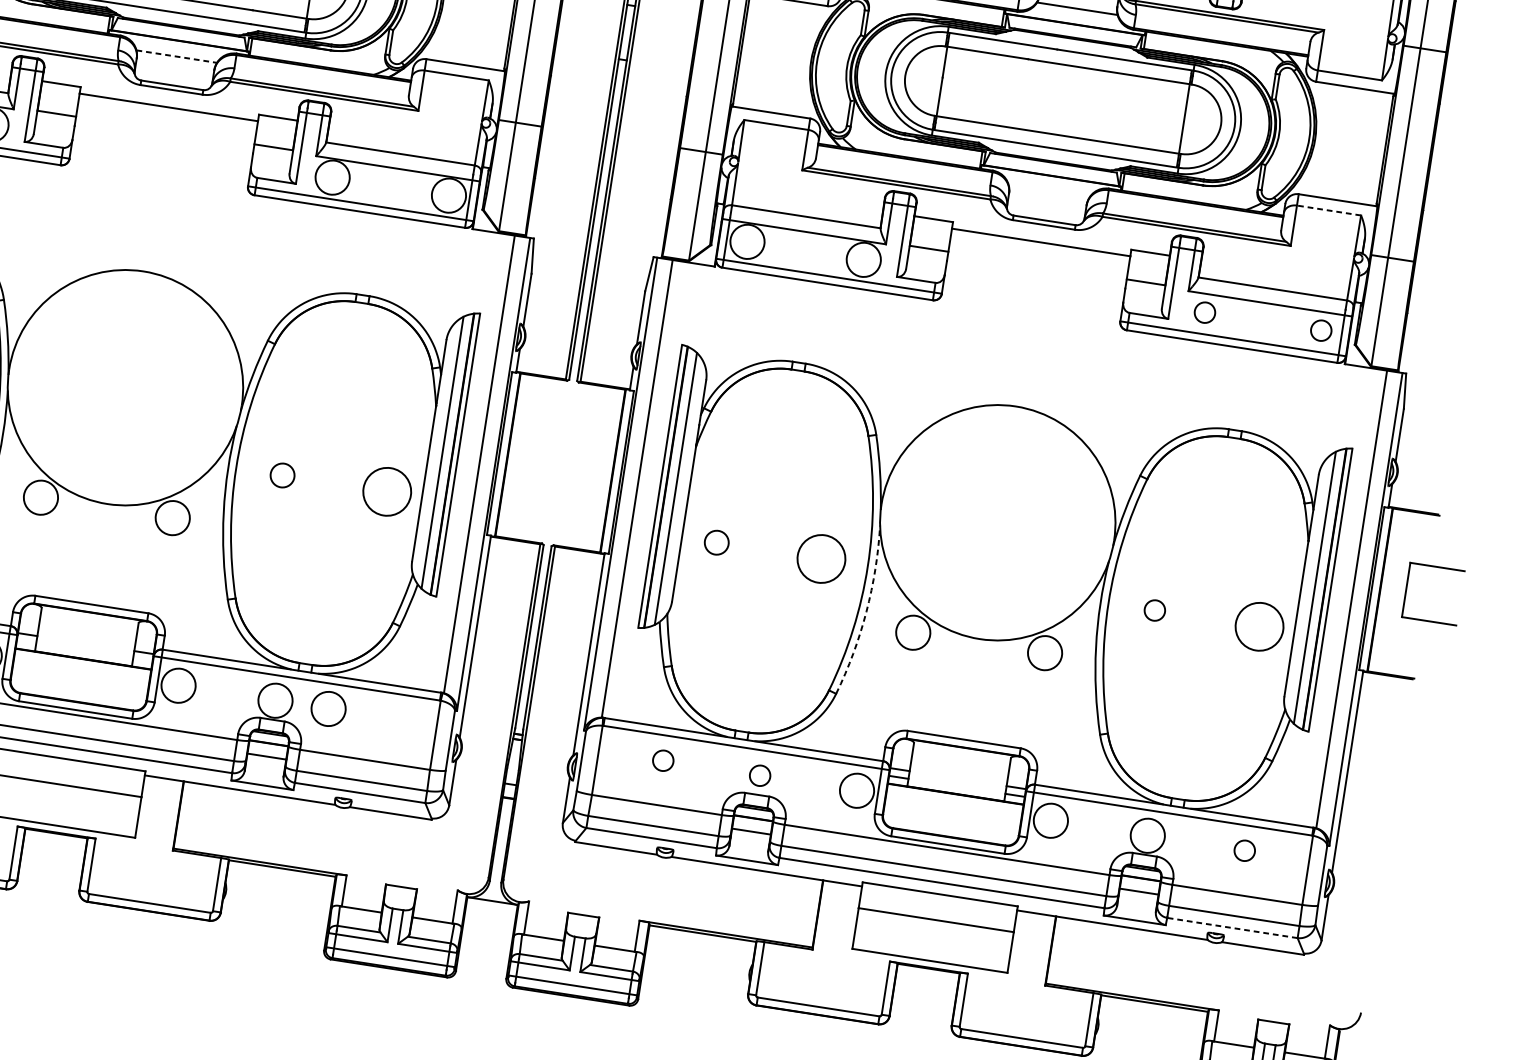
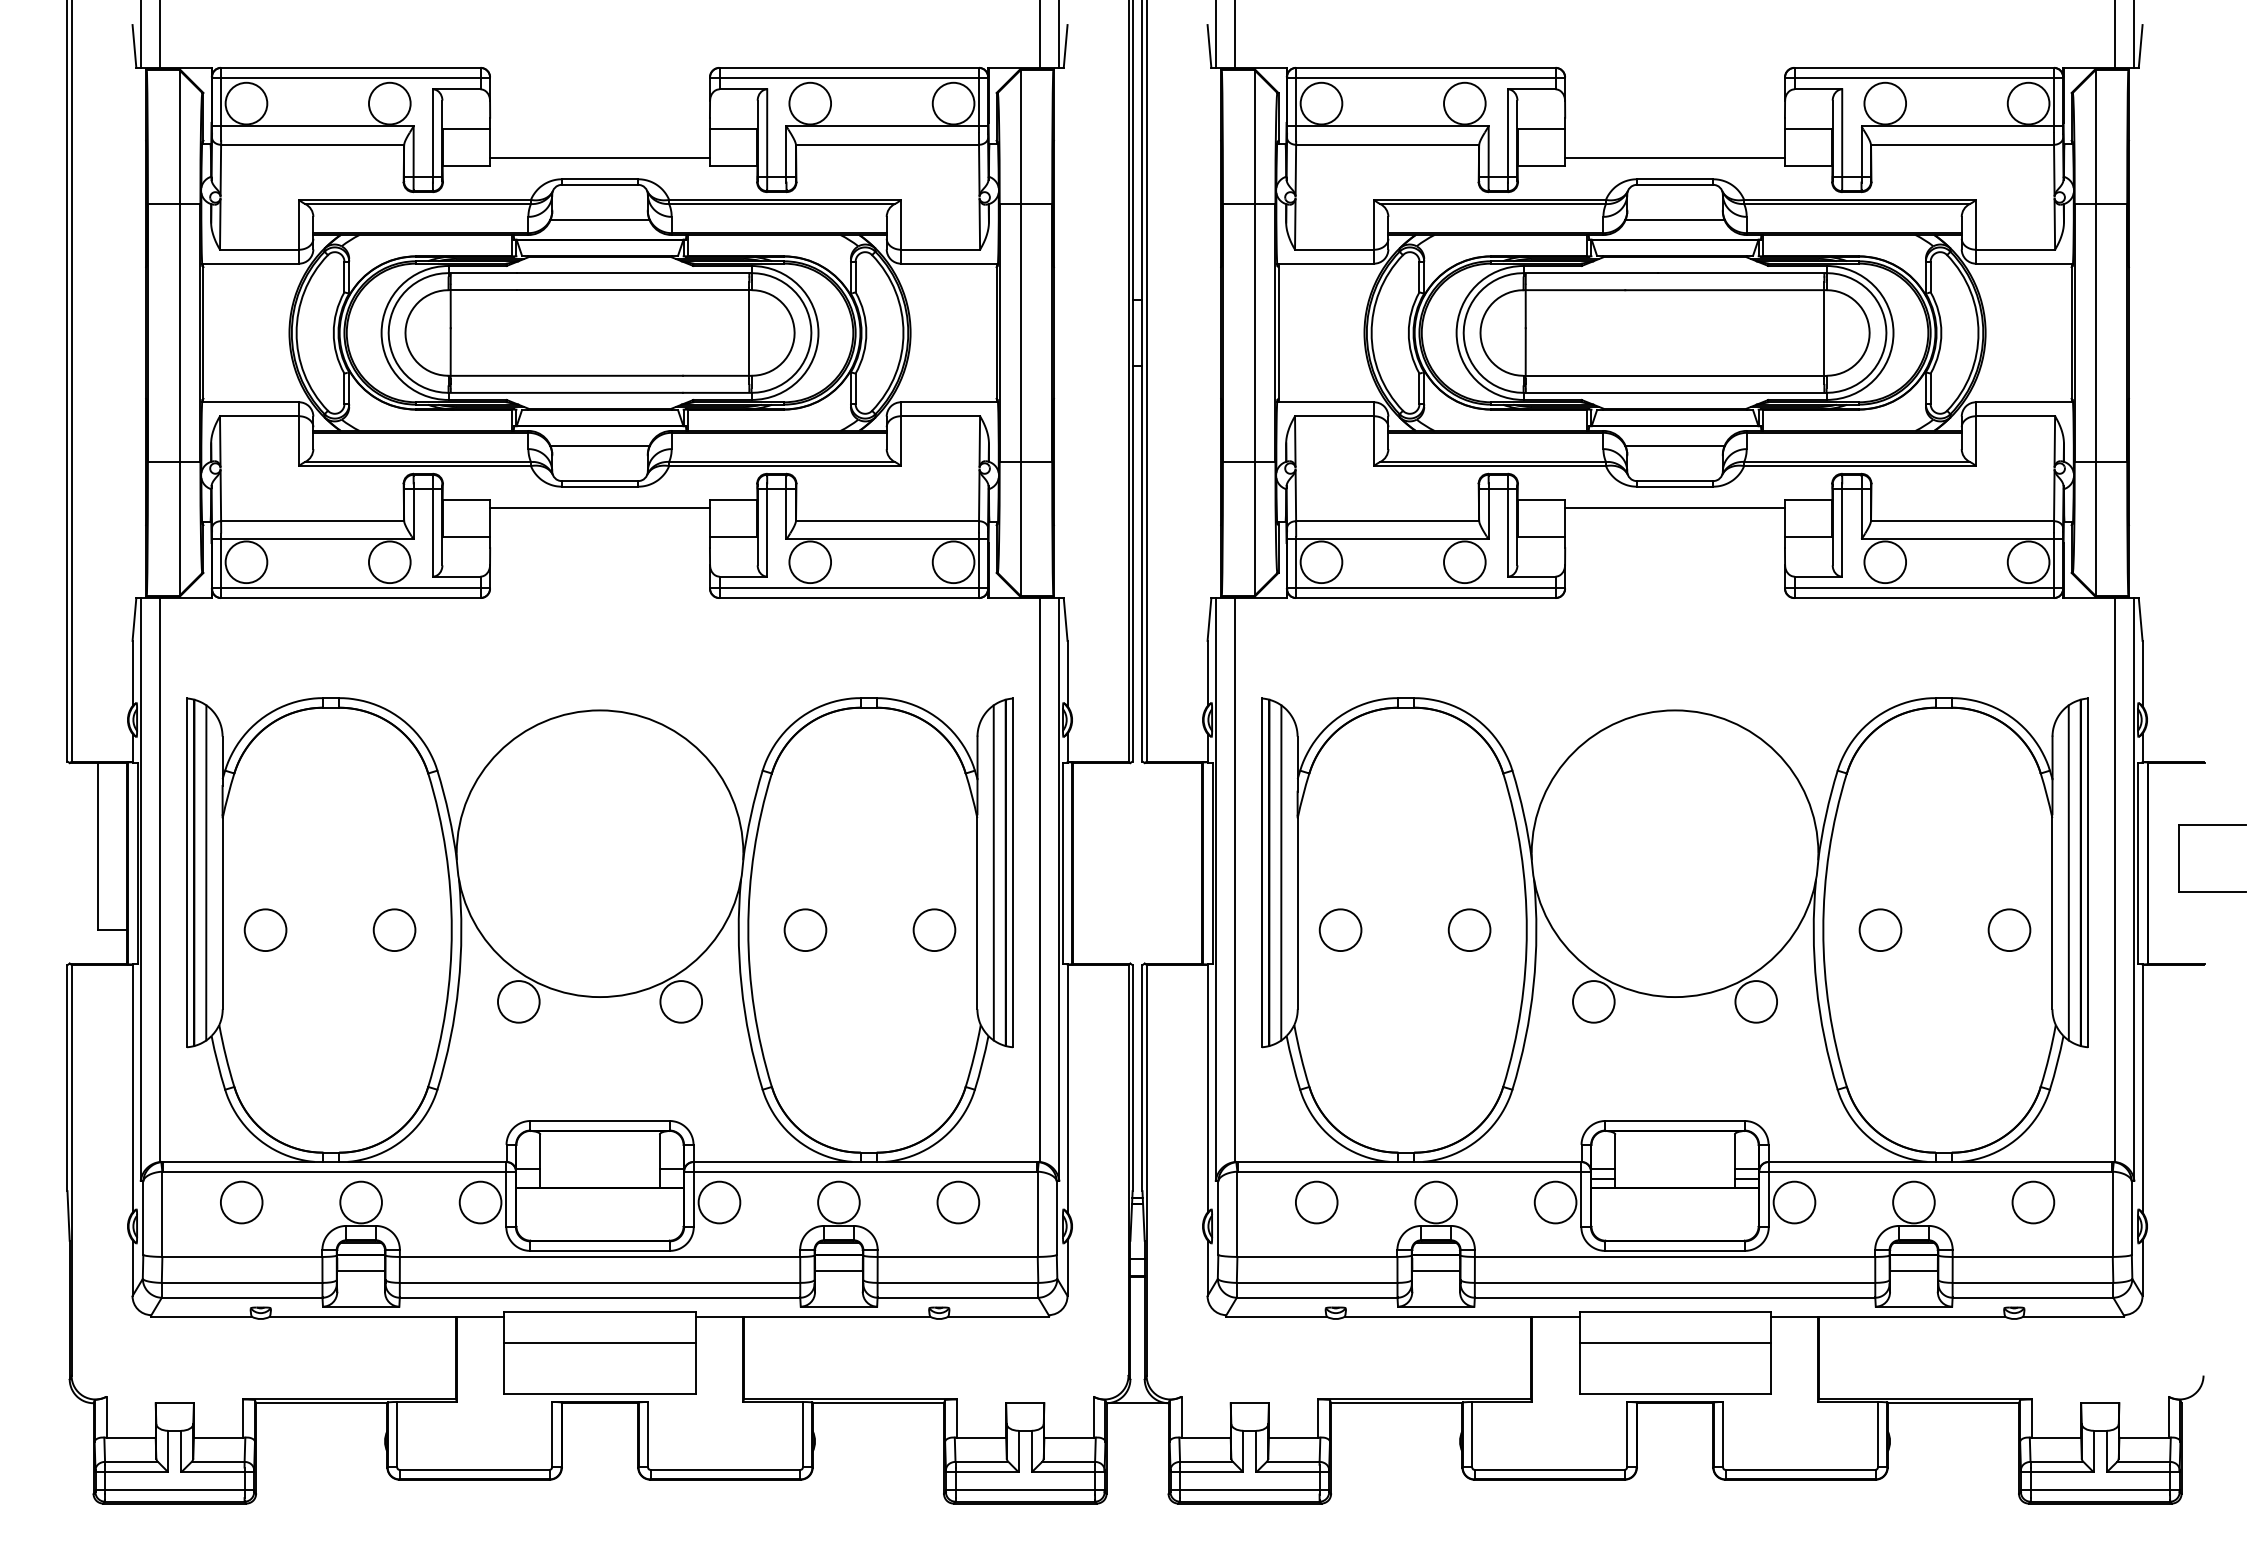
line: (177, 56) -> (600, 445), dashed -> solid
line: (1048, 191) -> (1674, 445), added
line: (1328, 210) -> (2015, 416), dashed -> solid
circle: (1205, 312) -> (1885, 562), size x1.67
circle: (1321, 330) -> (2028, 562), size x1.67
circle: (282, 474) -> (805, 929), size x1.43
circle: (387, 491) -> (934, 929), size x0.71
circle: (716, 542) -> (1340, 929), size x1.43
circle: (821, 559) -> (1469, 930), size x0.71
circle: (1154, 610) -> (1880, 929), size x1.67
arc: (866, 611) -> (1533, 985), dashed -> solid
circle: (1259, 627) -> (2009, 930), size x0.71
circle: (328, 708) -> (958, 1202), moved
circle: (663, 760) -> (1316, 1202), size x1.67
circle: (760, 775) -> (1436, 1202), size x1.67
circle: (1244, 850) -> (2033, 1202), size x1.67
line: (1232, 927) -> (2032, 1297), dashed -> solid

